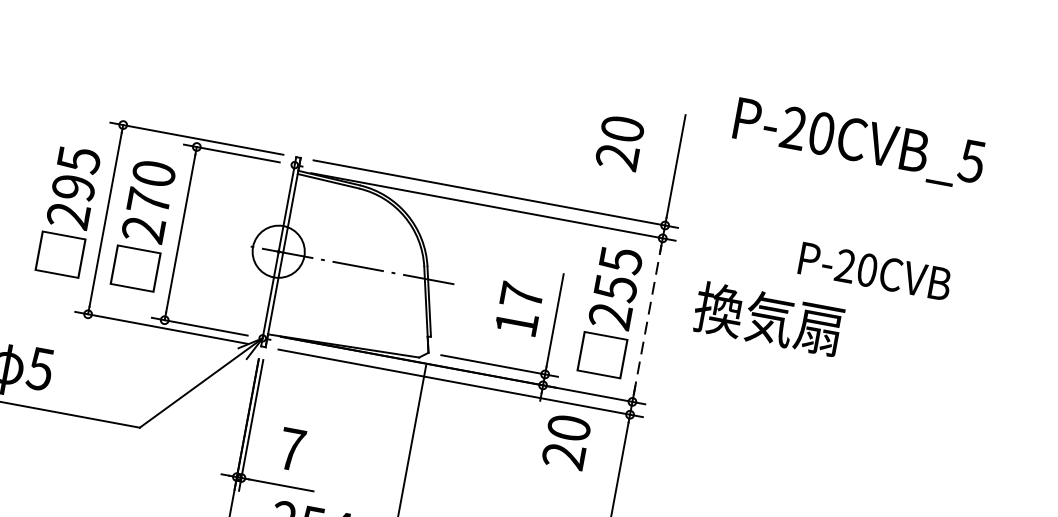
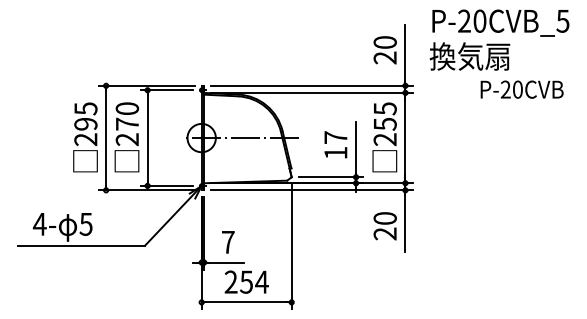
text: (618, 143) -> (384, 50), moved
text: (767, 318) -> (469, 56), moved
line: (647, 320) -> (405, 138), dashed -> solid
text: (565, 442) -> (384, 226), moved

